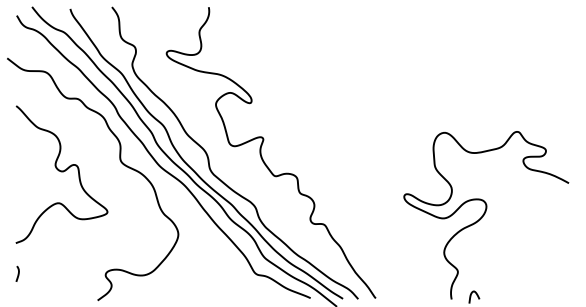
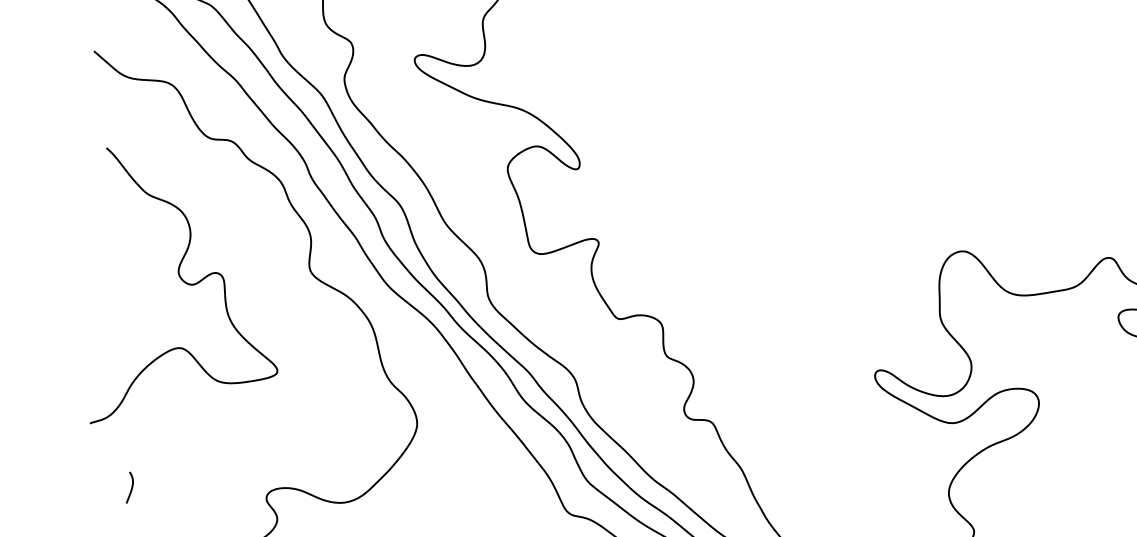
curve: (17, 273) -> (129, 486), moved

